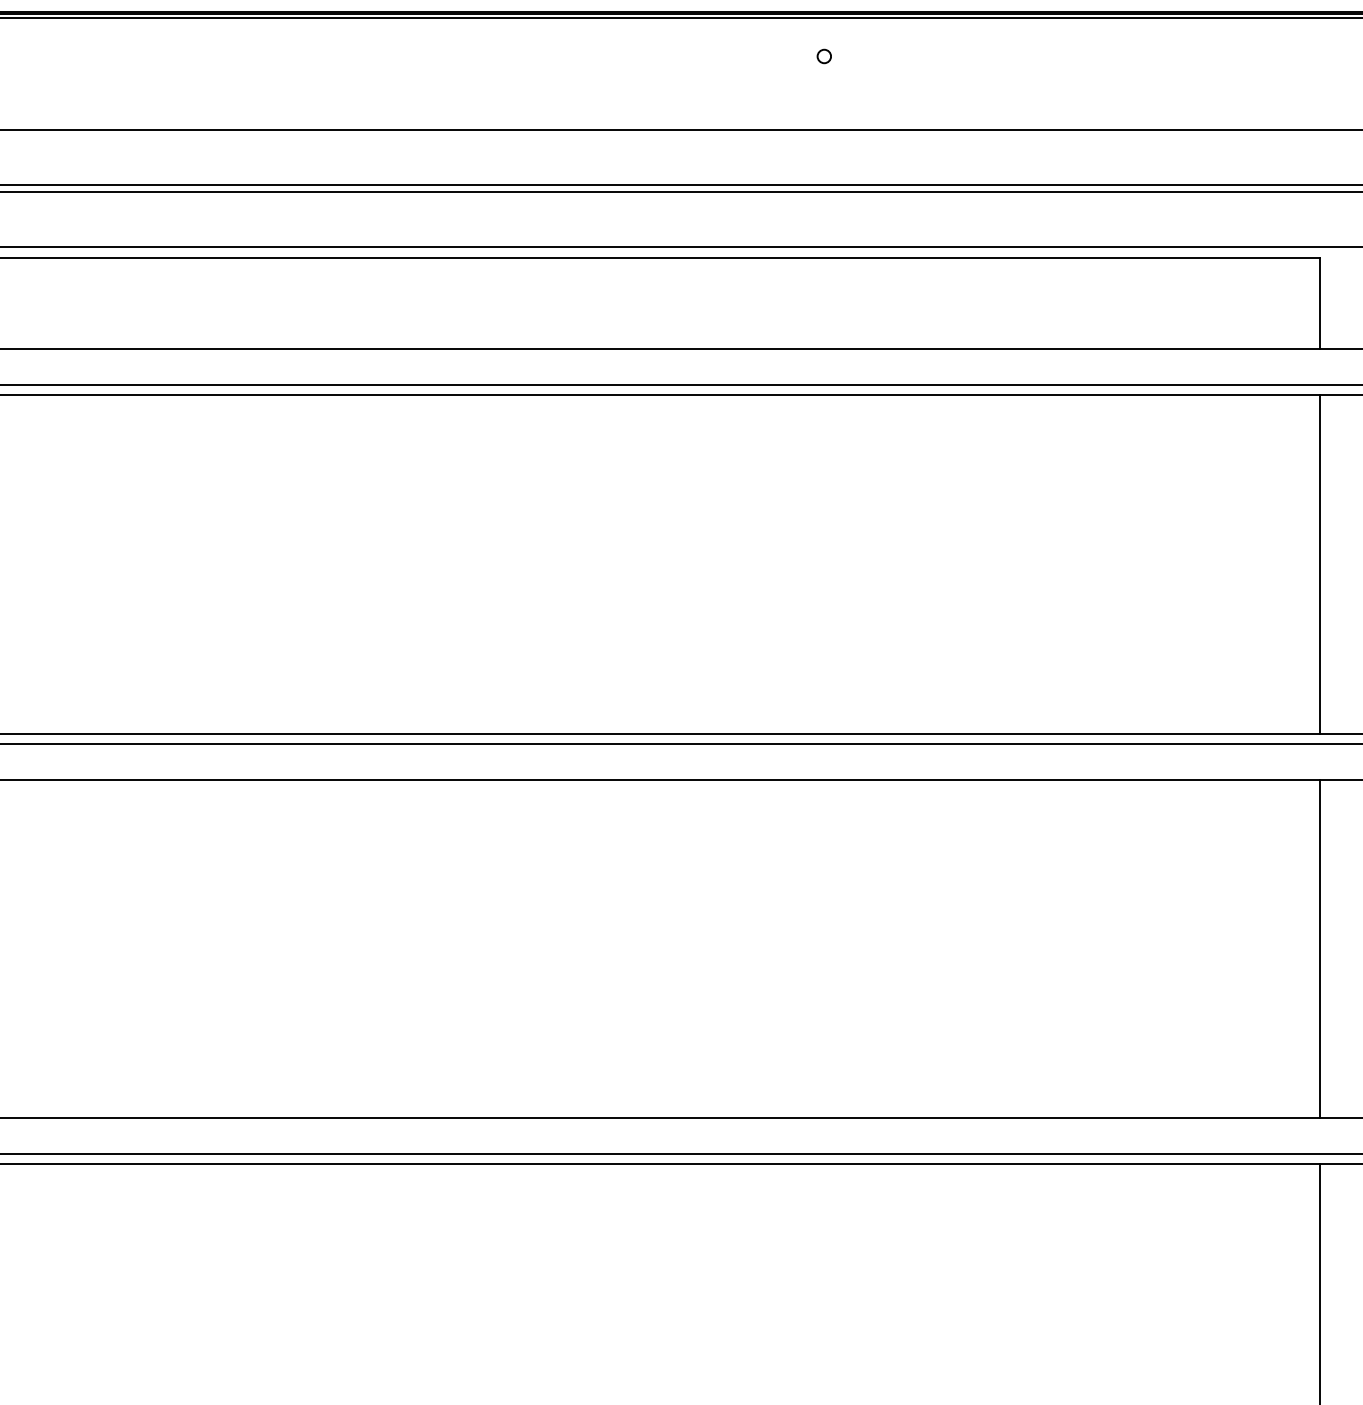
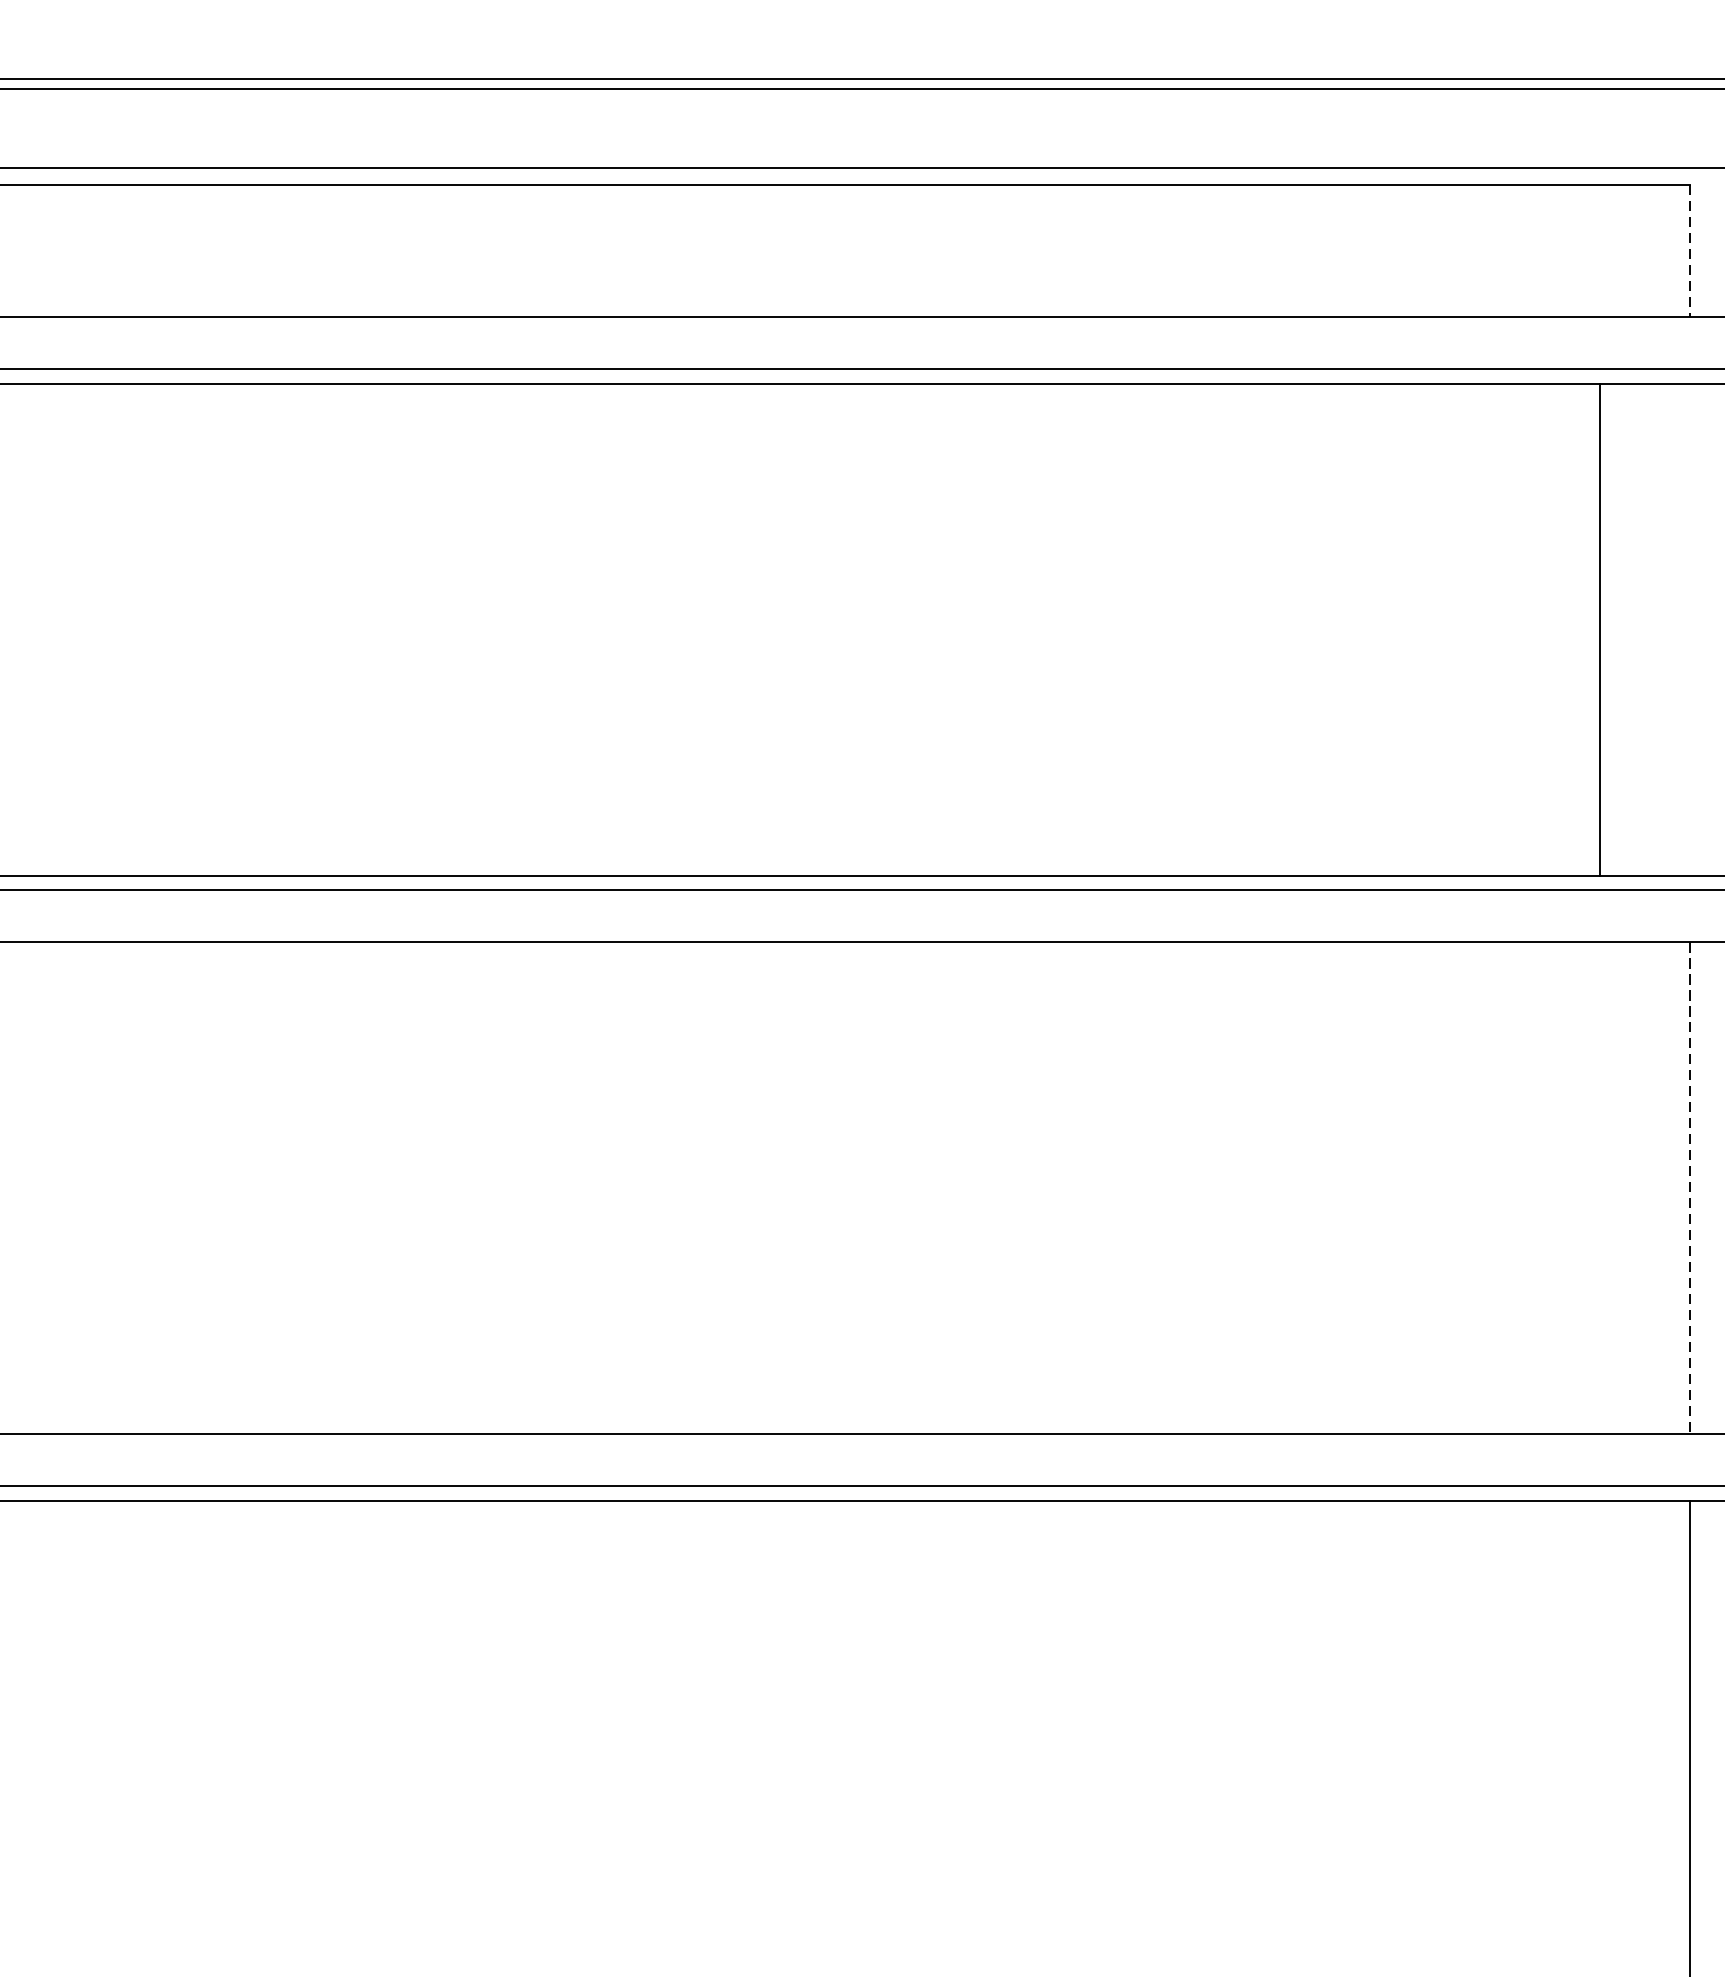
line: (1319, 304) -> (1689, 252), solid -> dashed
line: (1319, 563) -> (1599, 628), moved
line: (1319, 949) -> (1689, 1189), solid -> dashed

